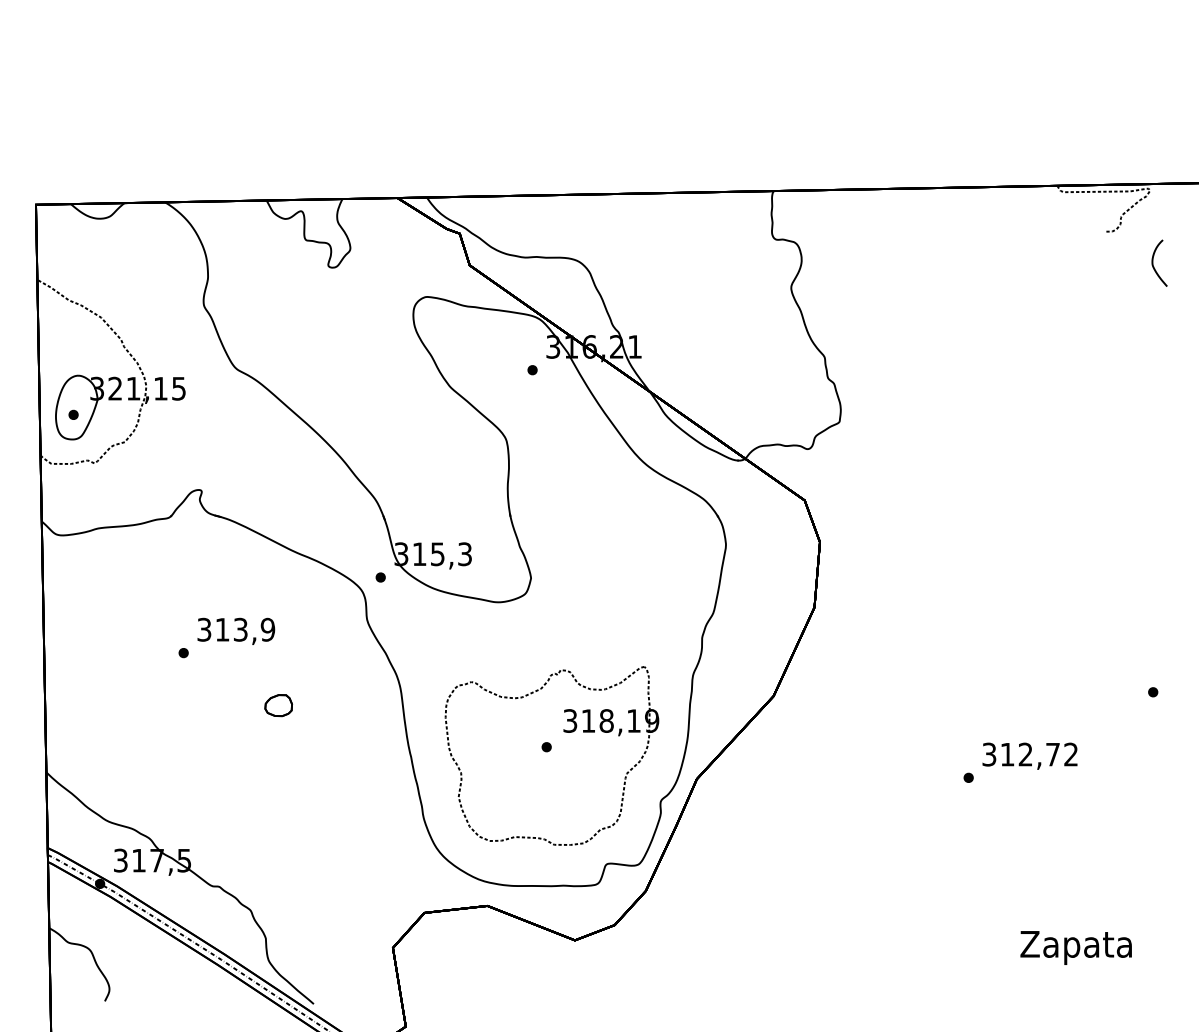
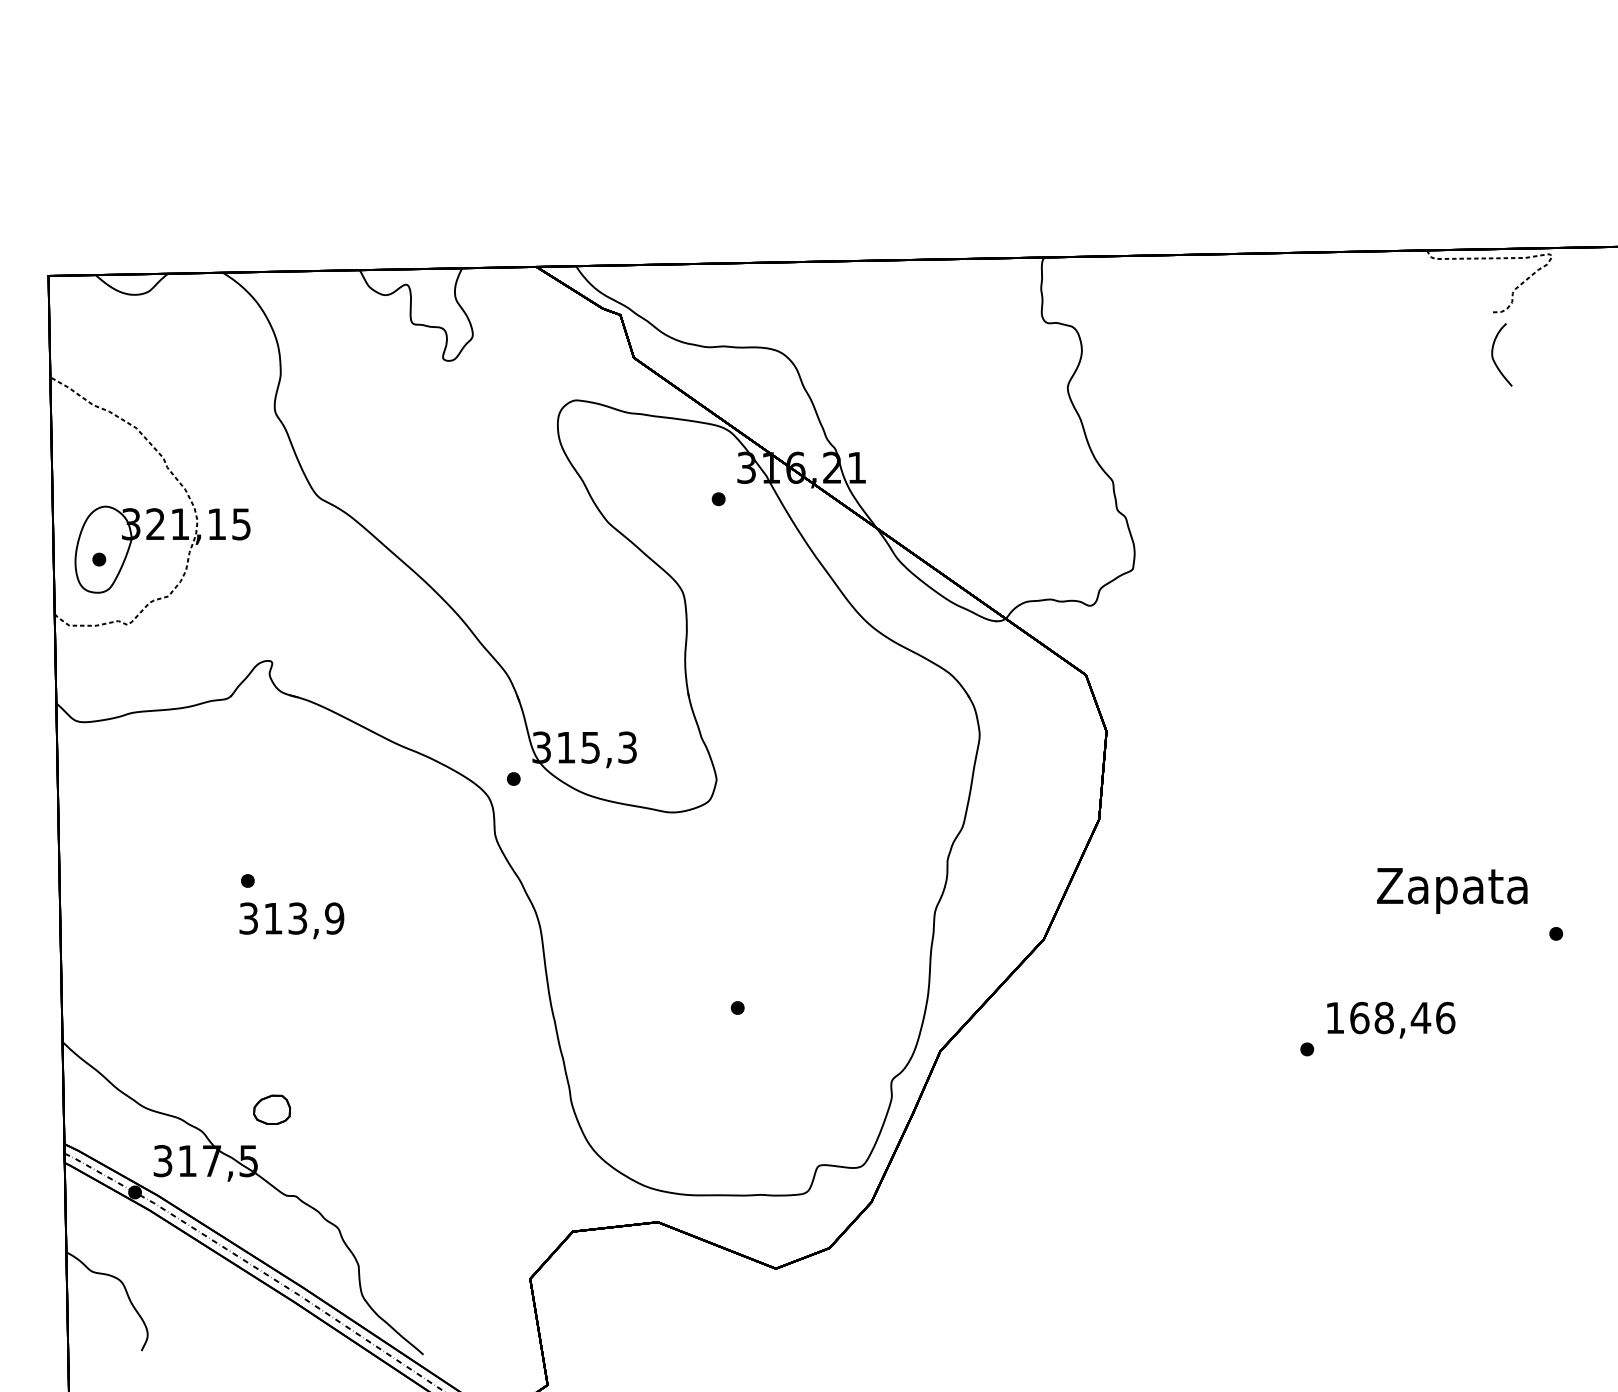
curve: (1153, 262) -> (1493, 354), moved
text: (236, 631) -> (291, 920), moved
part: (279, 705) -> (272, 1109), moved
part: (563, 732) -> (760, 987), removed
text: (1030, 754) -> (1390, 1017), 312,72 -> 168,46
text: (1076, 947) -> (1452, 890), moved

